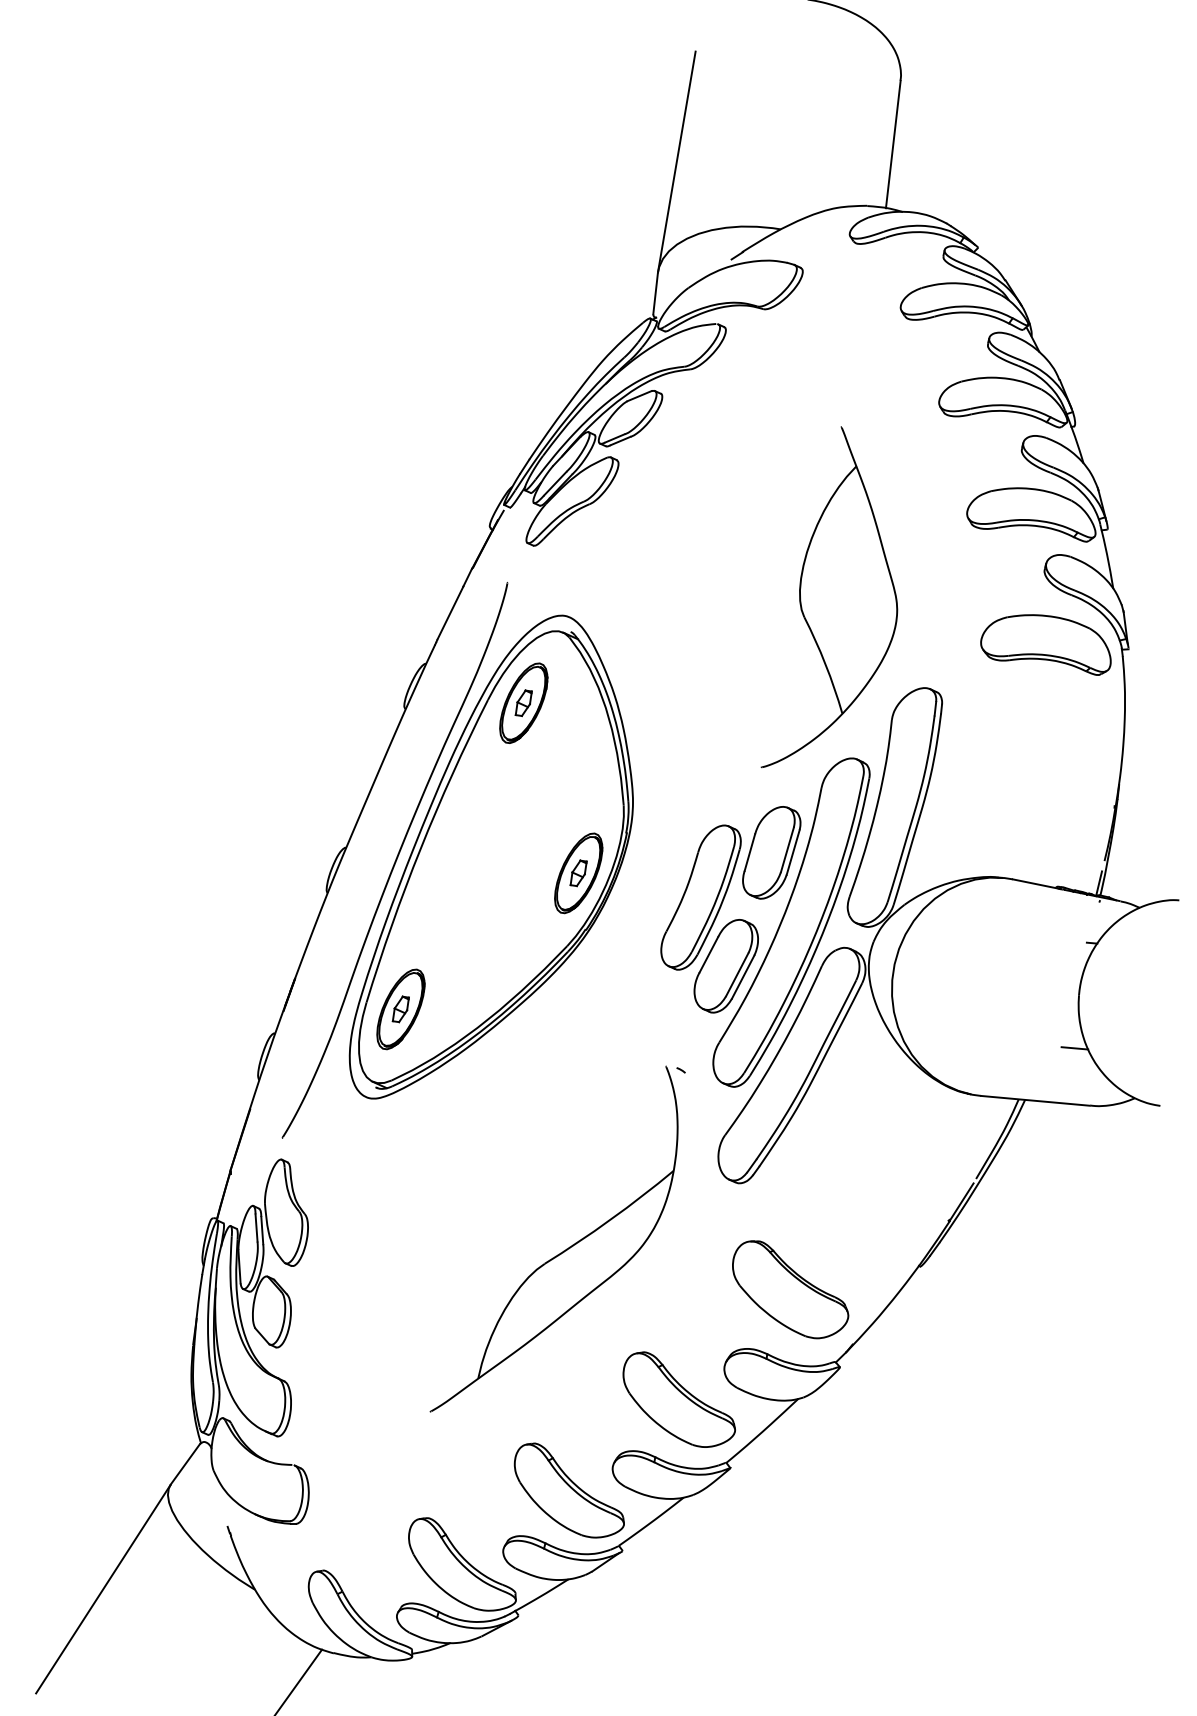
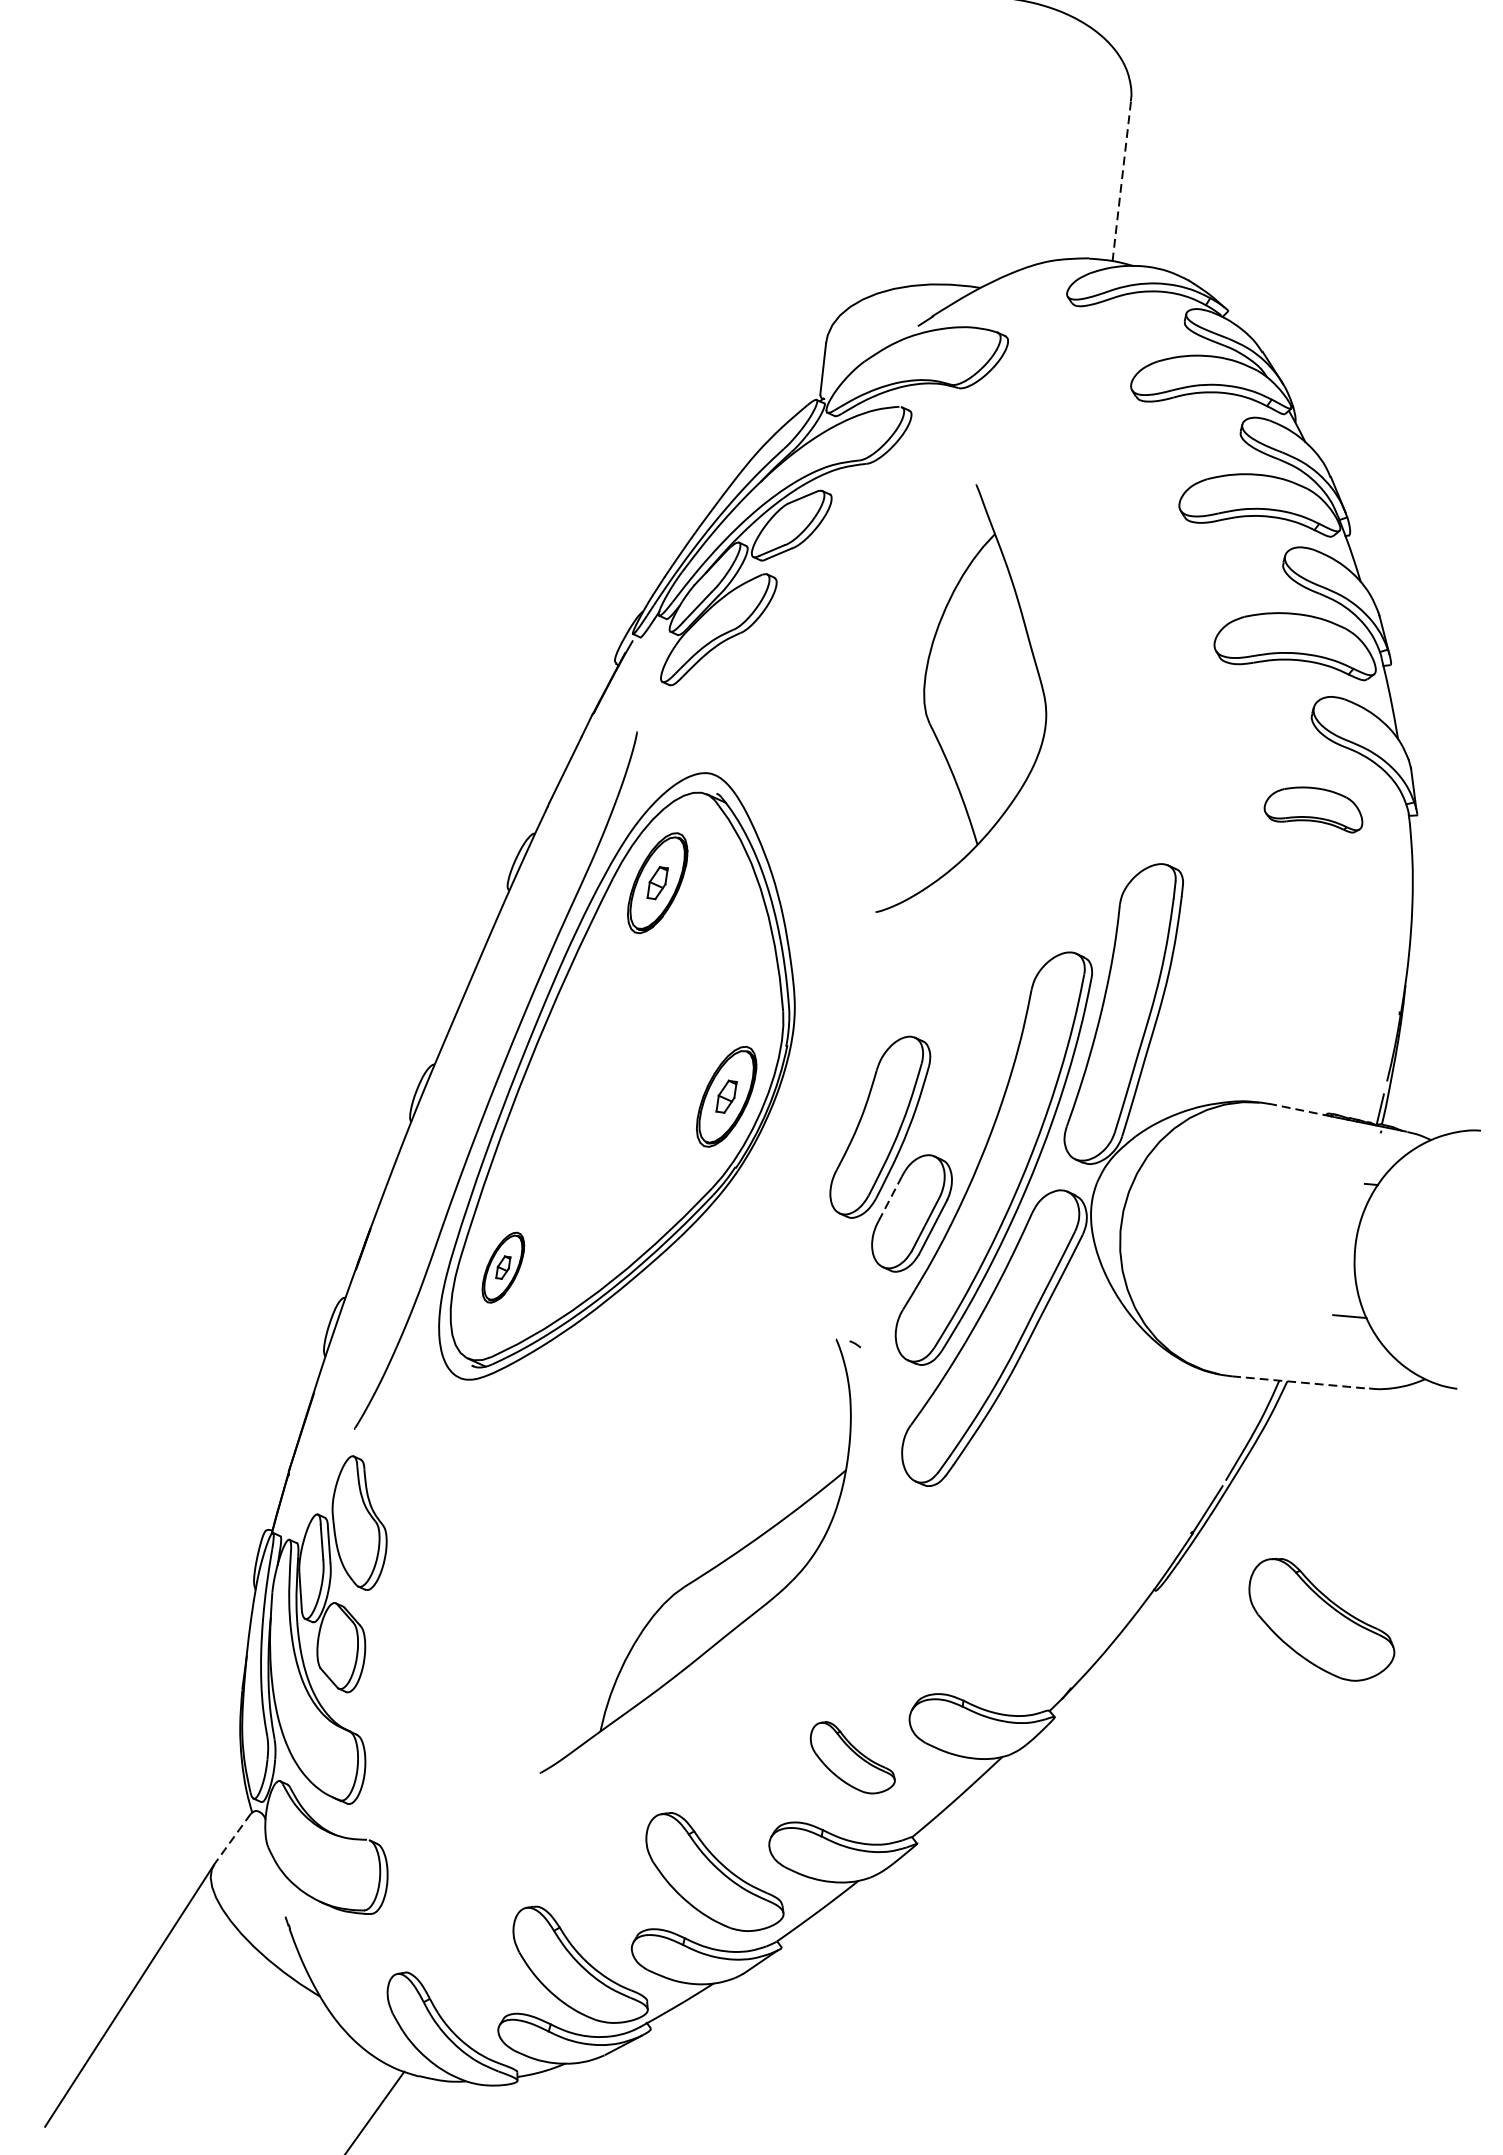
line: (893, 144) -> (1122, 181), solid -> dashed
line: (676, 161) -> (849, 202), removed
part: (829, 597) -> (961, 698), moved
part: (1045, 644) -> (1312, 809), size x0.6
part: (771, 852) -> (968, 1070), removed
line: (1036, 884) -> (1301, 1110), solid -> dashed
line: (708, 954) -> (889, 1198), solid -> dashed
part: (400, 1009) -> (502, 1267), size x0.7
line: (1035, 1100) -> (1300, 1382), solid -> dashed
part: (790, 1289) -> (1321, 1619), moved
part: (678, 1399) -> (851, 1757), size x0.6
line: (185, 1464) -> (232, 1839), solid -> dashed

